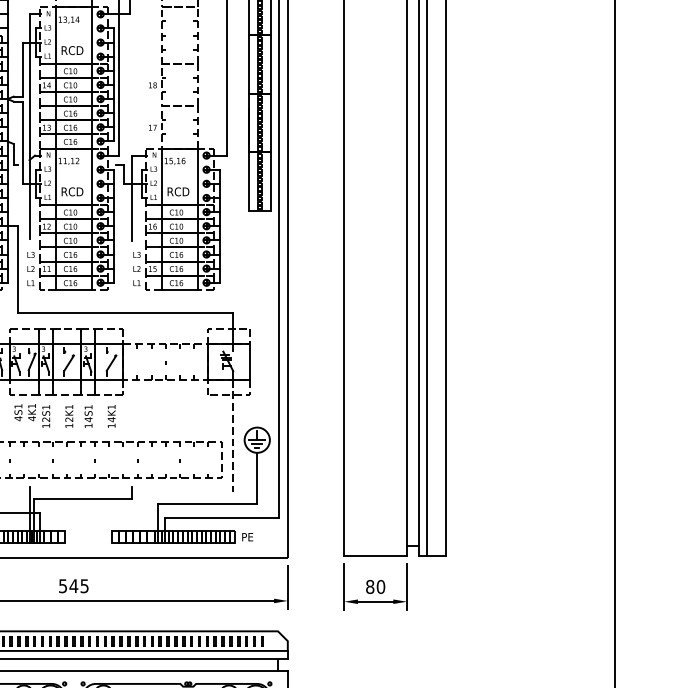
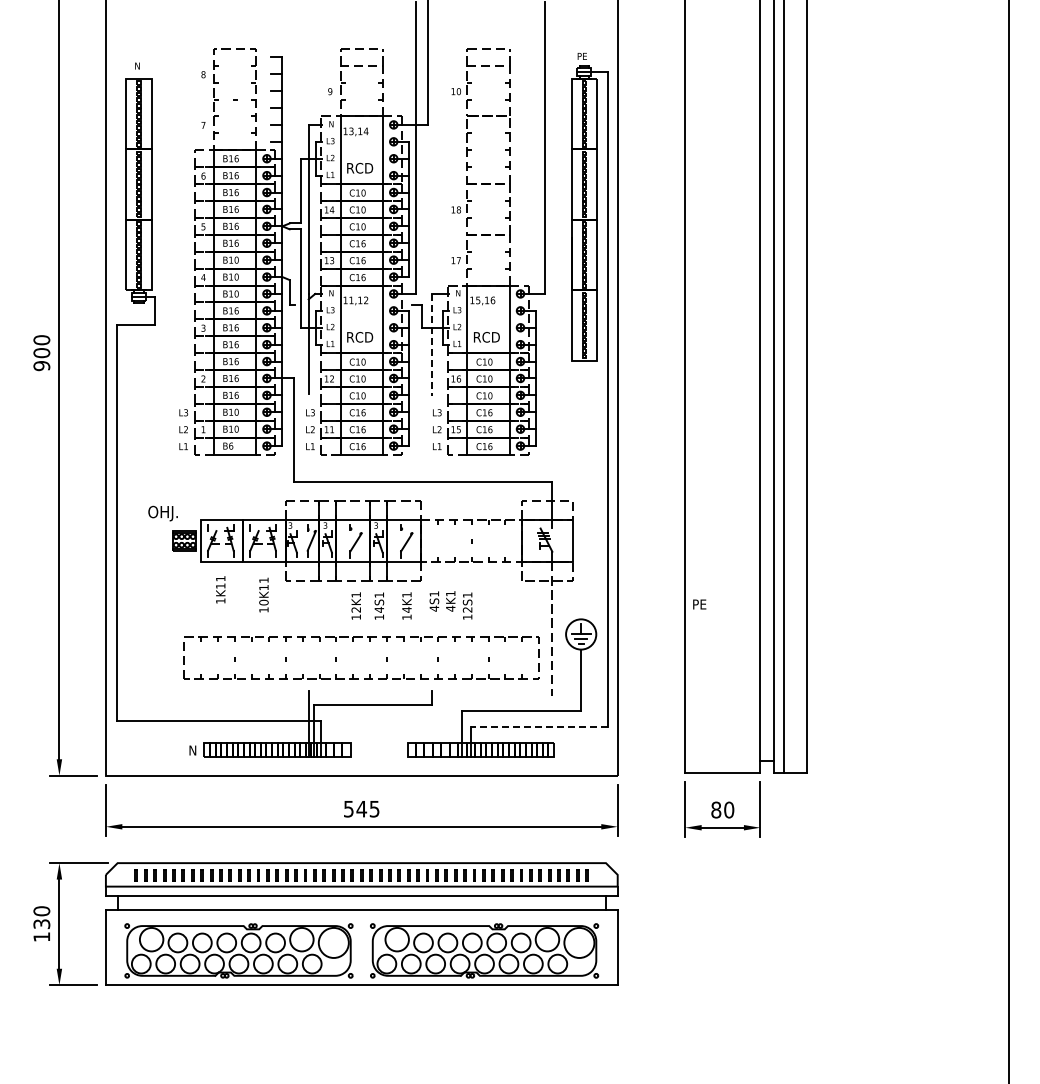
line: (132, 198) -> (431, 345), solid -> dashed
text: (31, 415) -> (450, 605), moved
line: (221, 517) -> (538, 727), solid -> dashed
text: (247, 537) -> (699, 604), moved

